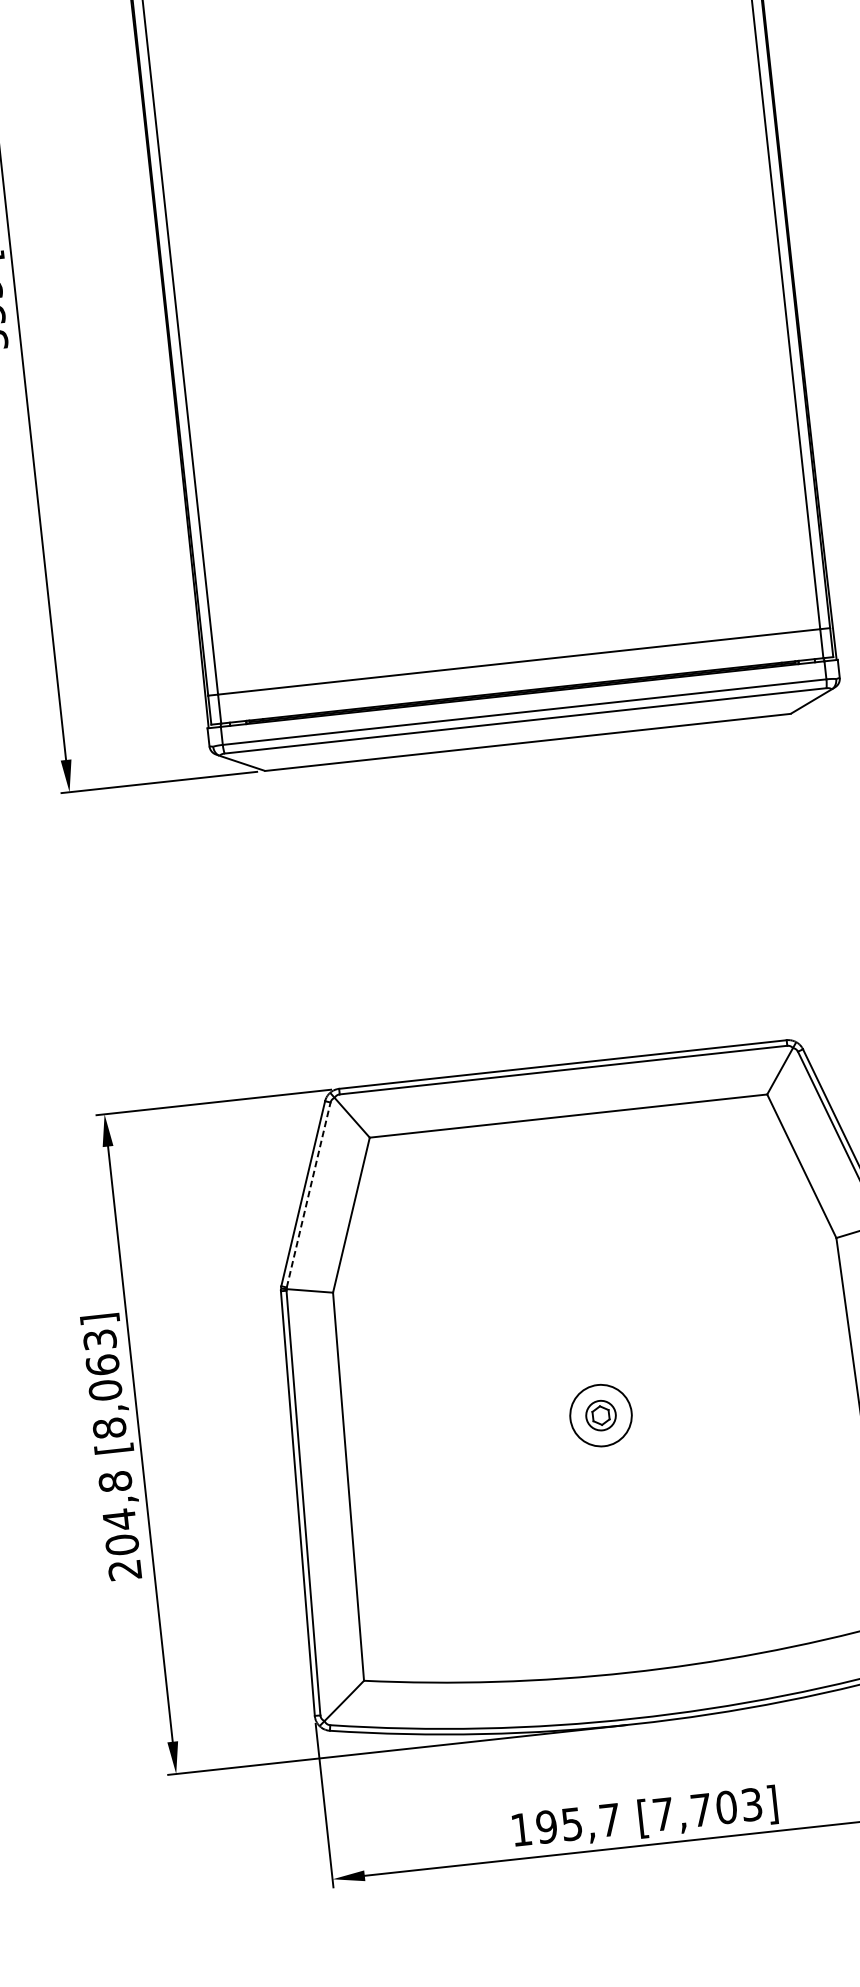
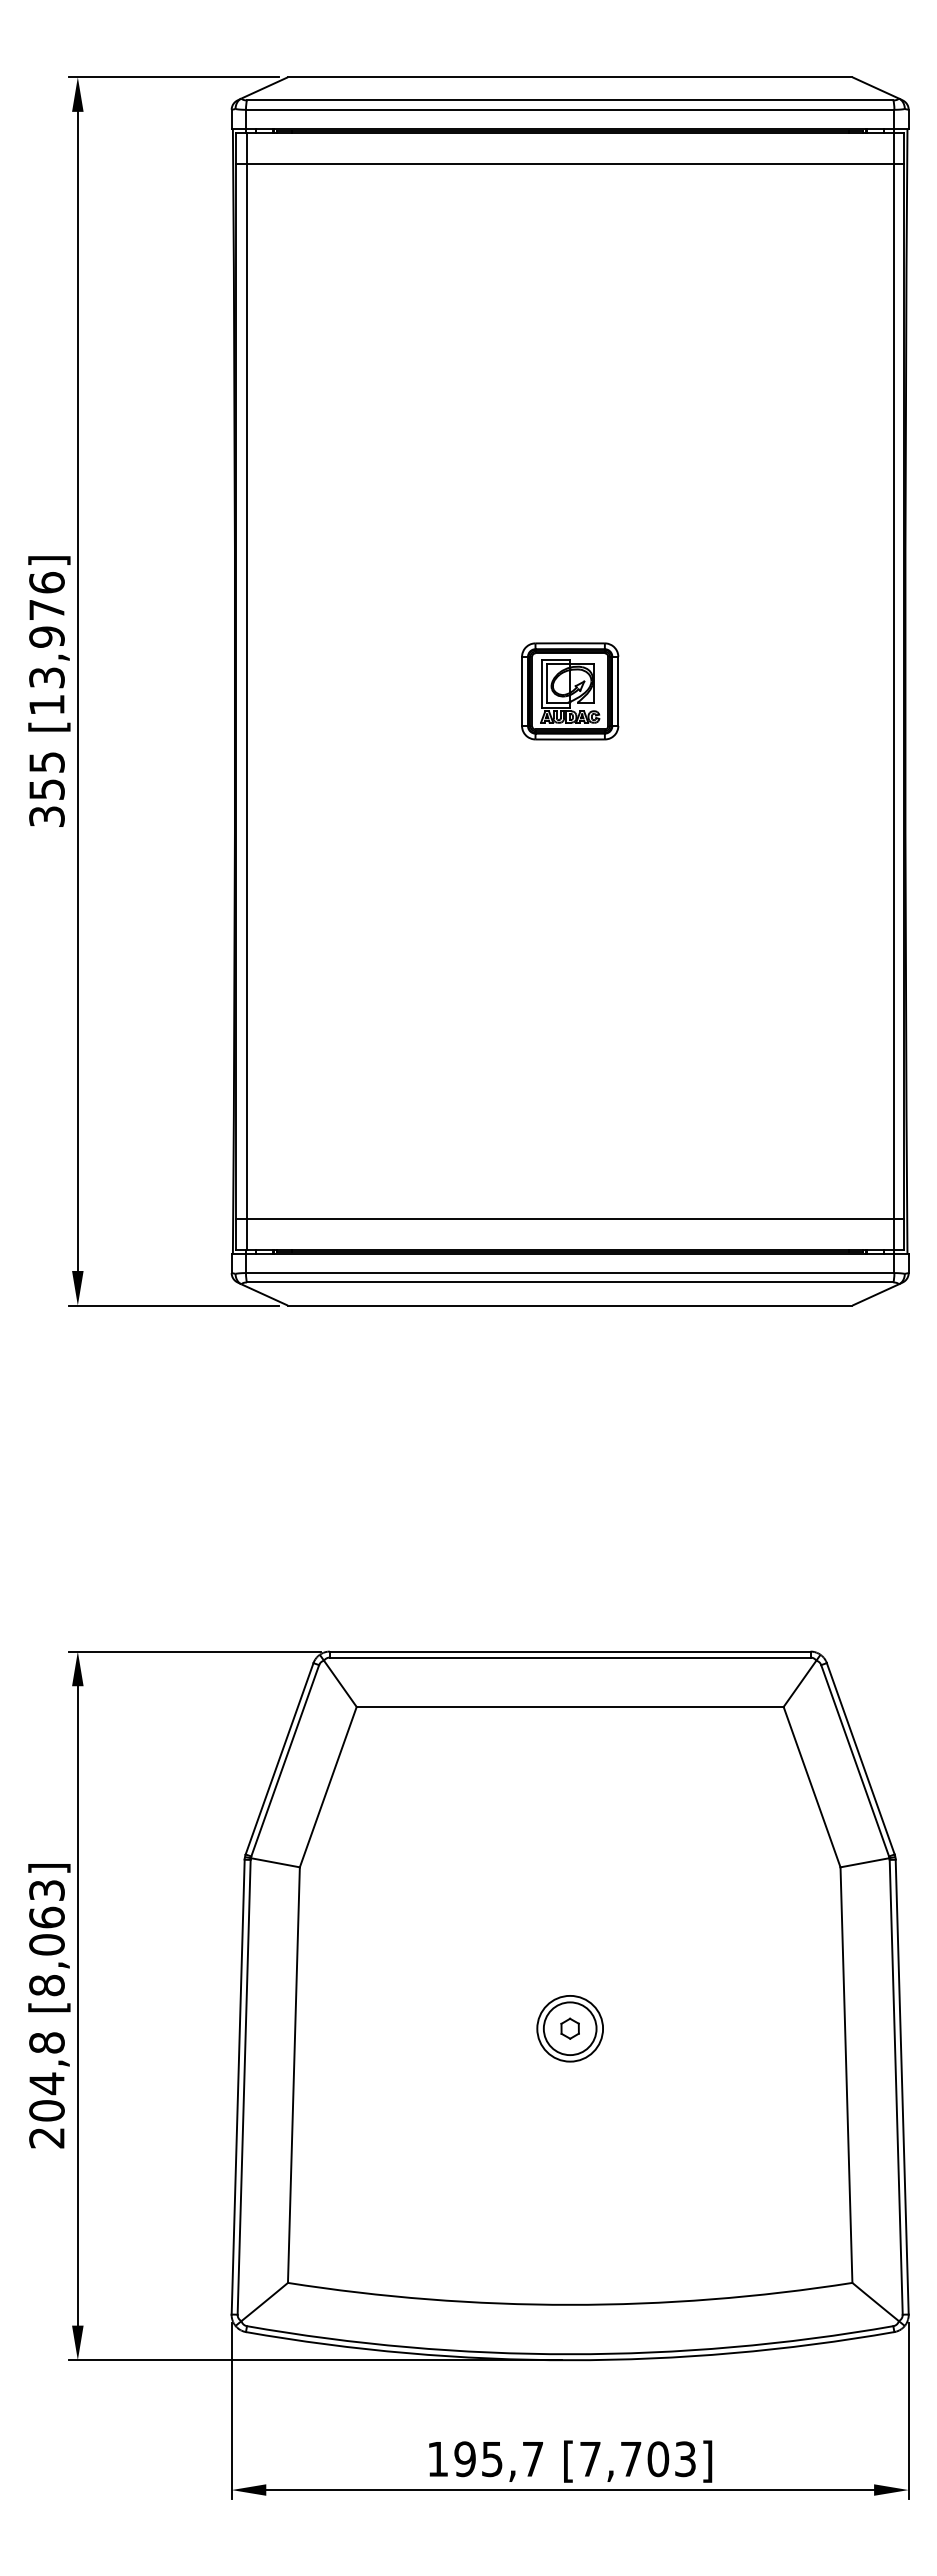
part: (466, 170) -> (570, 691), added
line: (308, 1194) -> (285, 1760), dashed -> solid
circle: (600, 1415) -> (569, 2028), size x1.67

